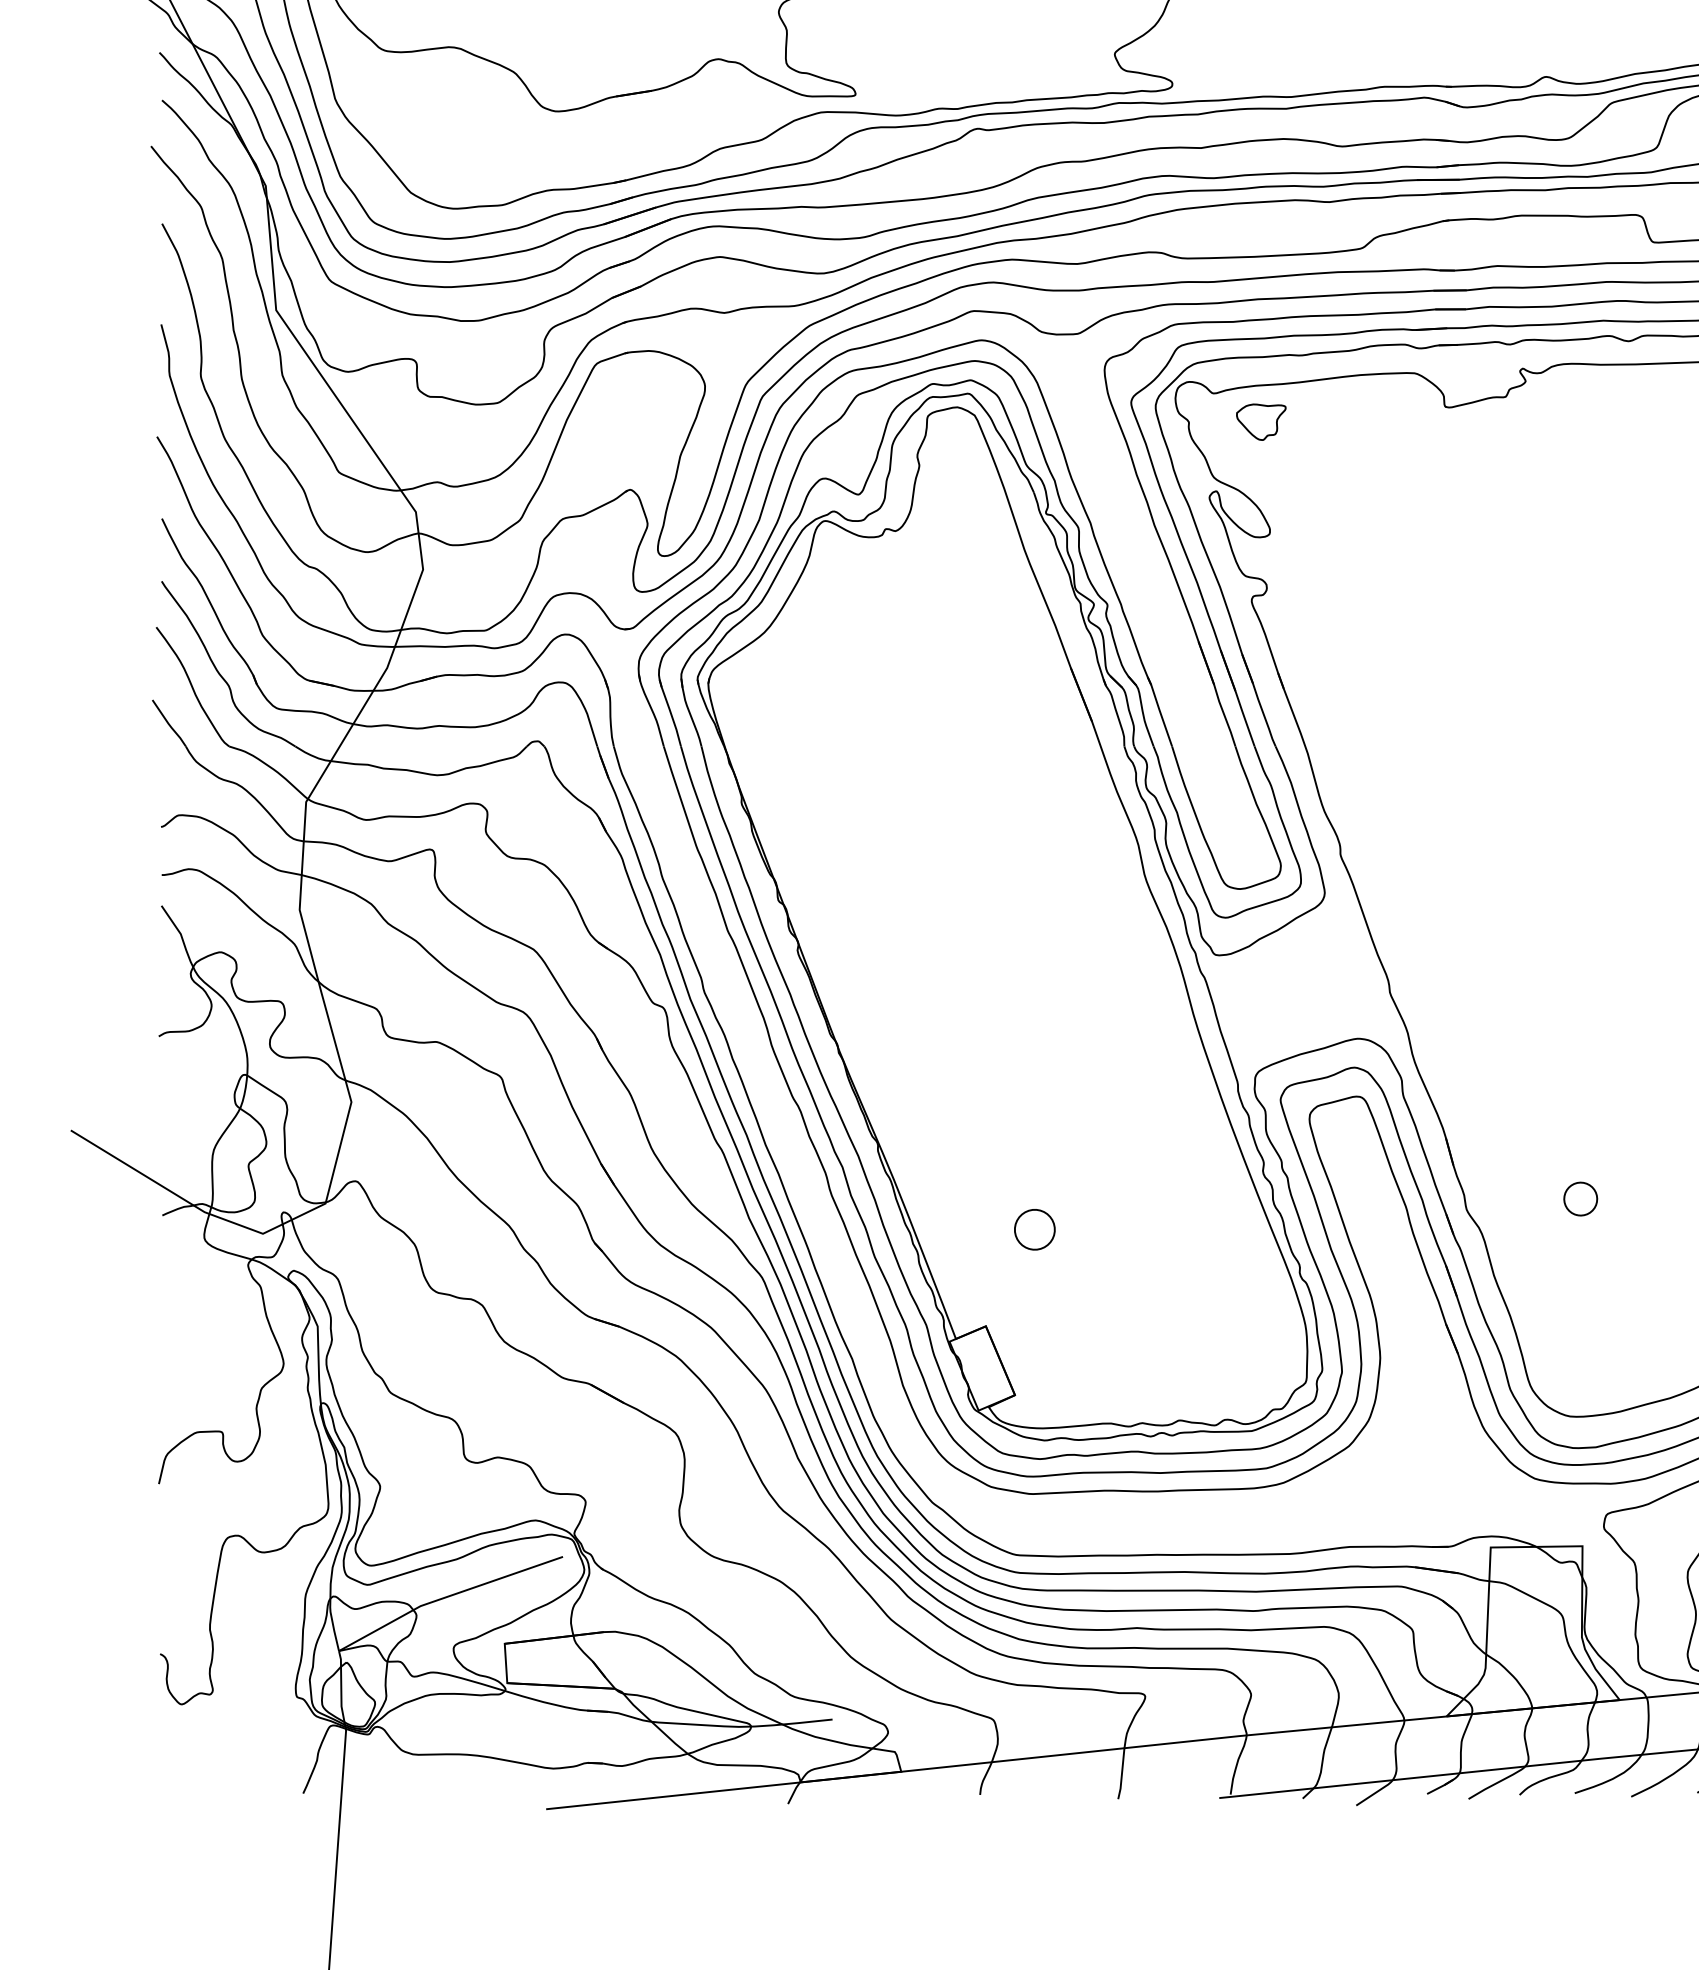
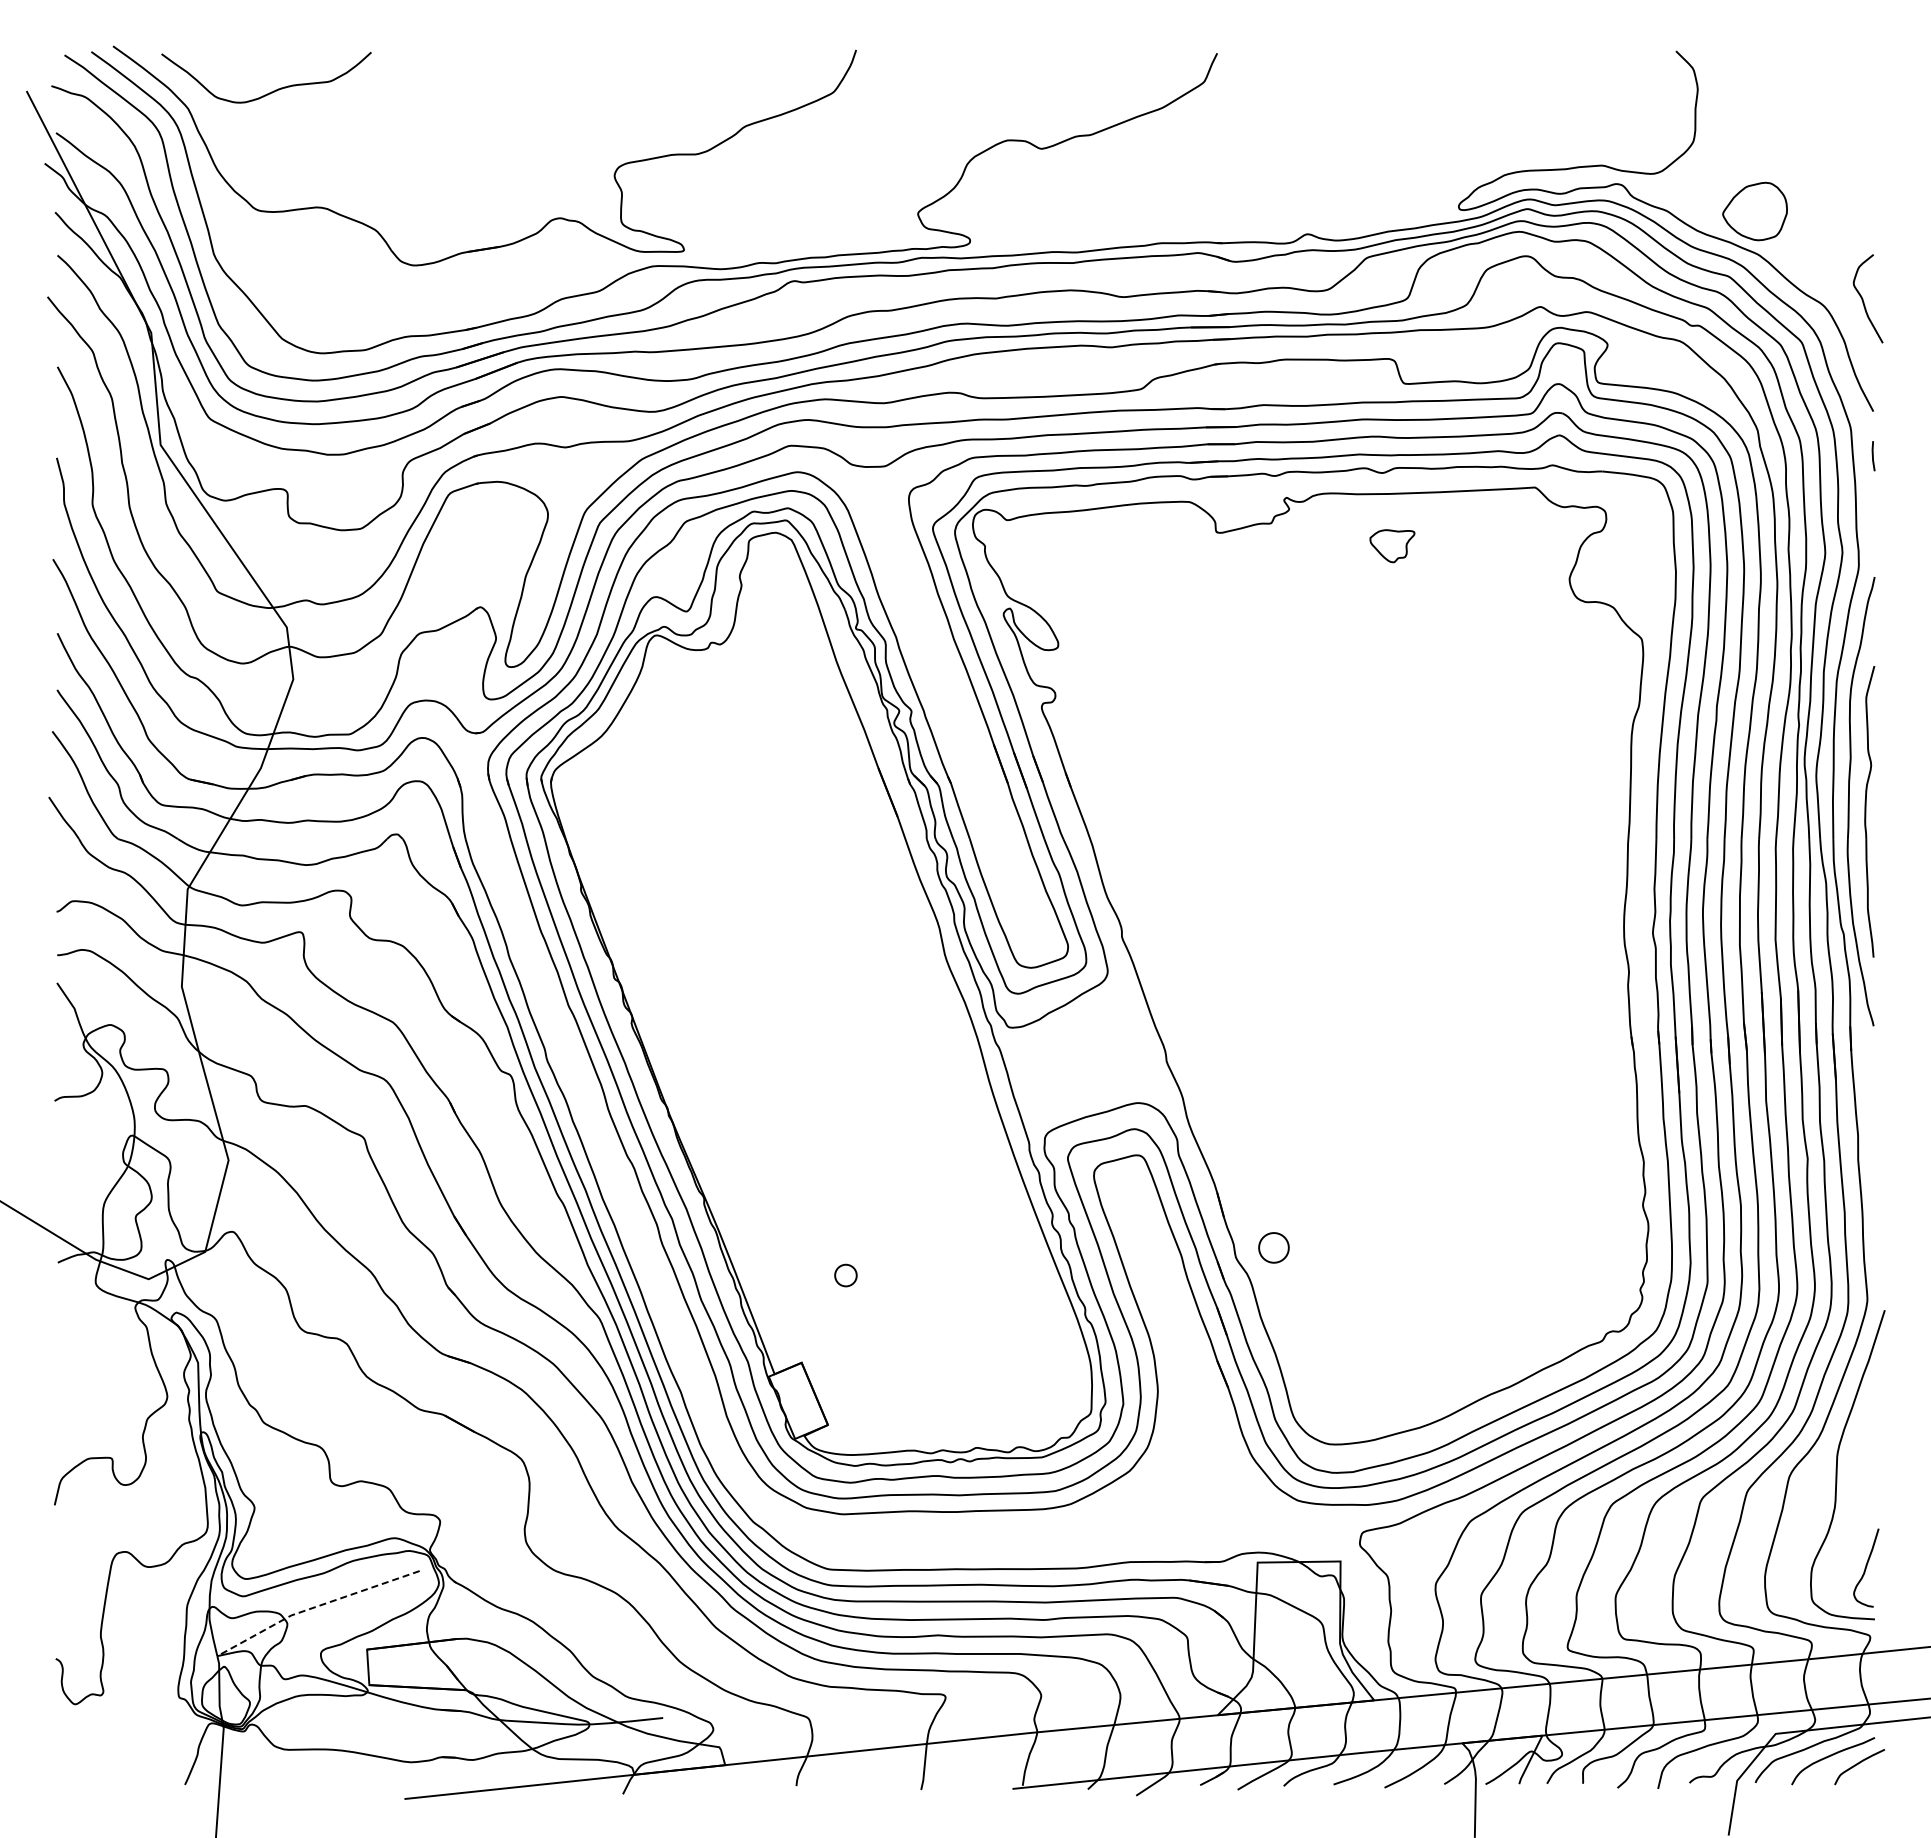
part: (1261, 422) -> (1392, 546), moved
part: (1580, 1198) -> (1273, 1247), moved
part: (1034, 1229) -> (845, 1275), size x0.6
line: (446, 1597) -> (314, 1607), solid -> dashed

